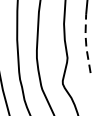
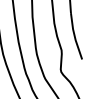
line: (85, 43) -> (74, 36), dashed -> solid

